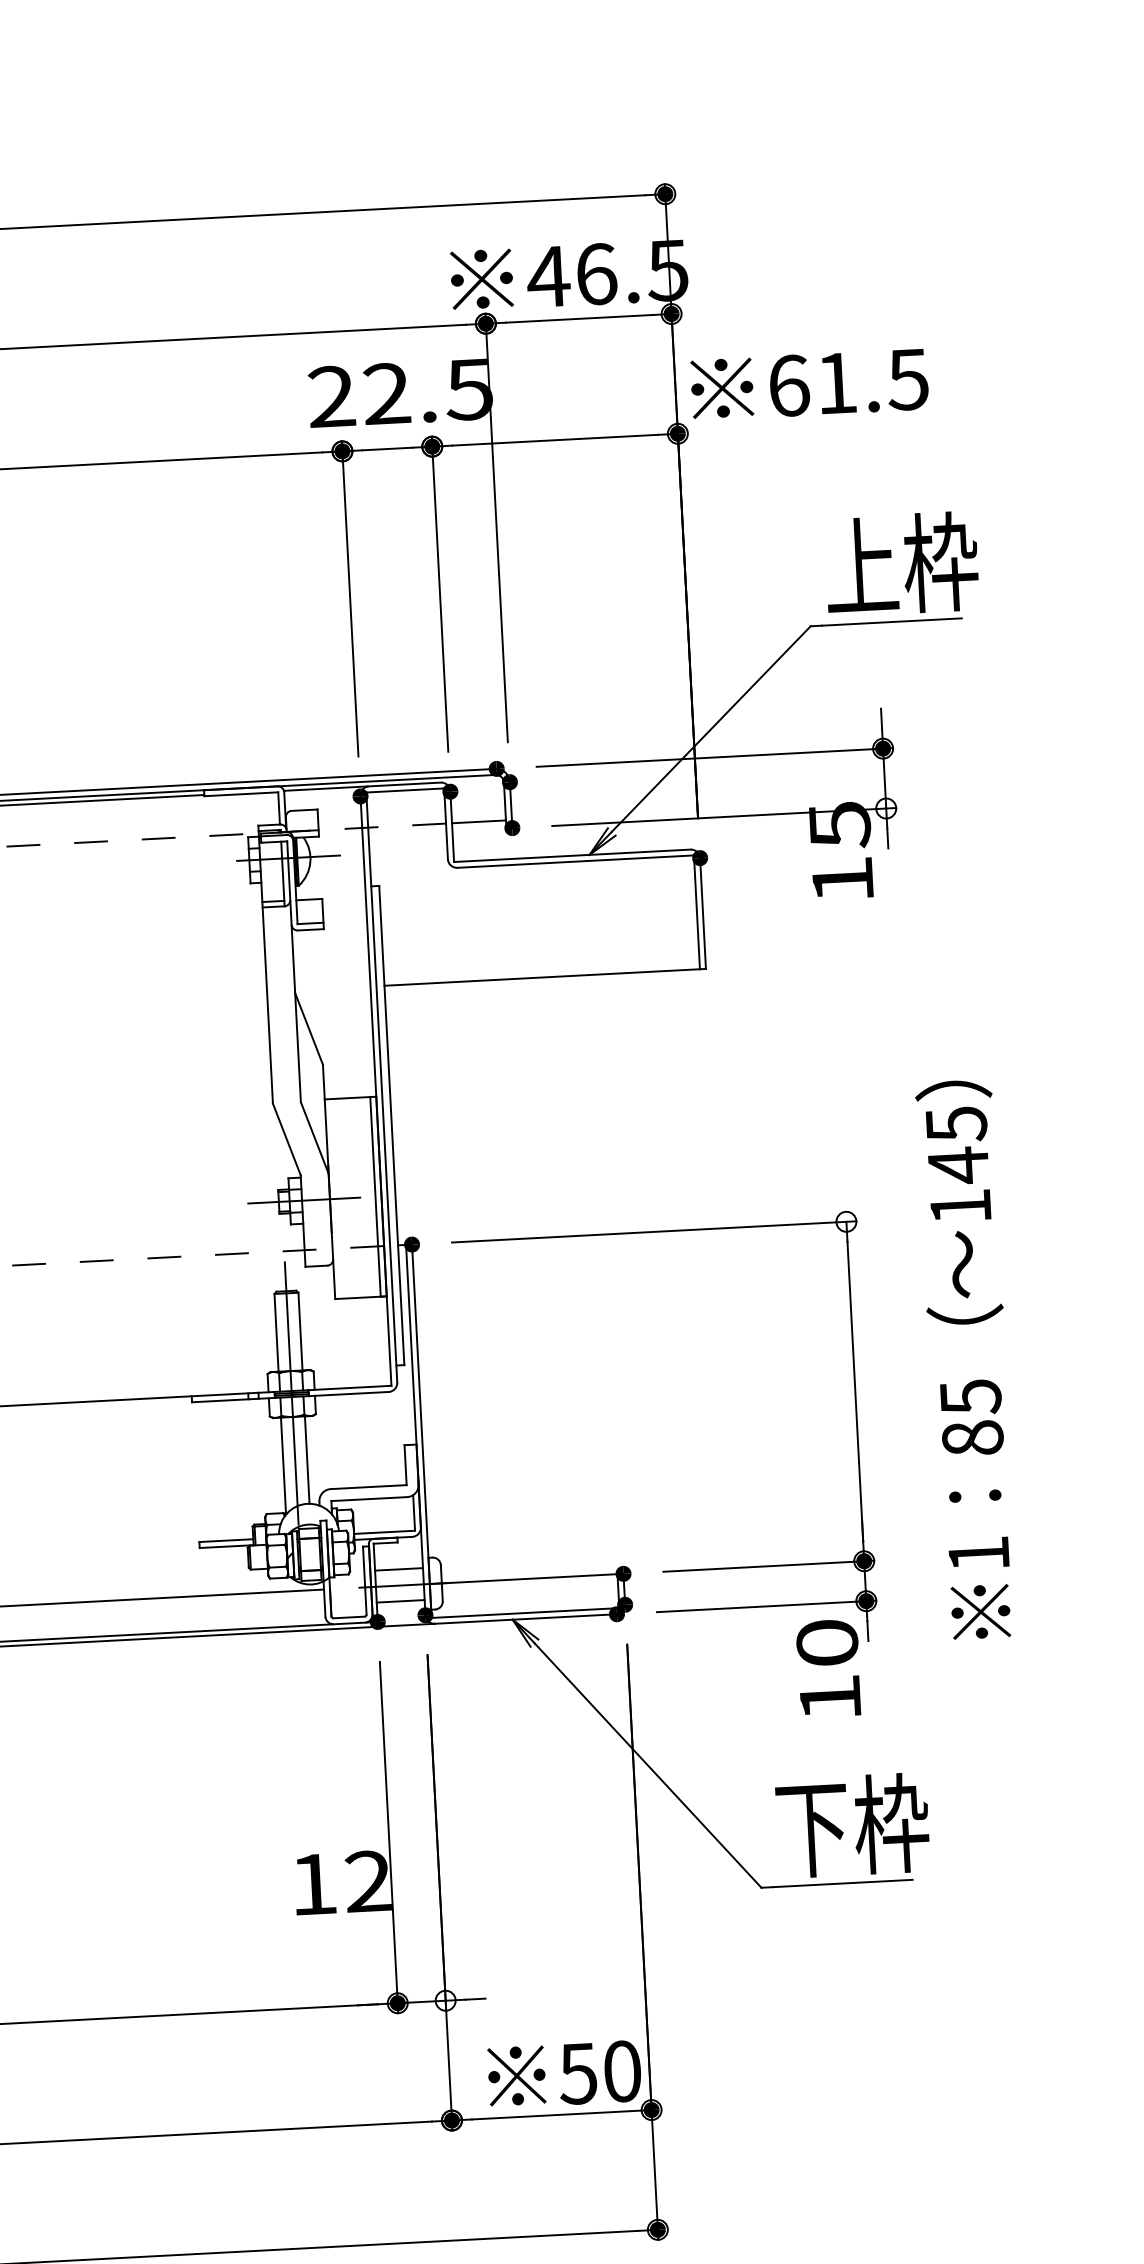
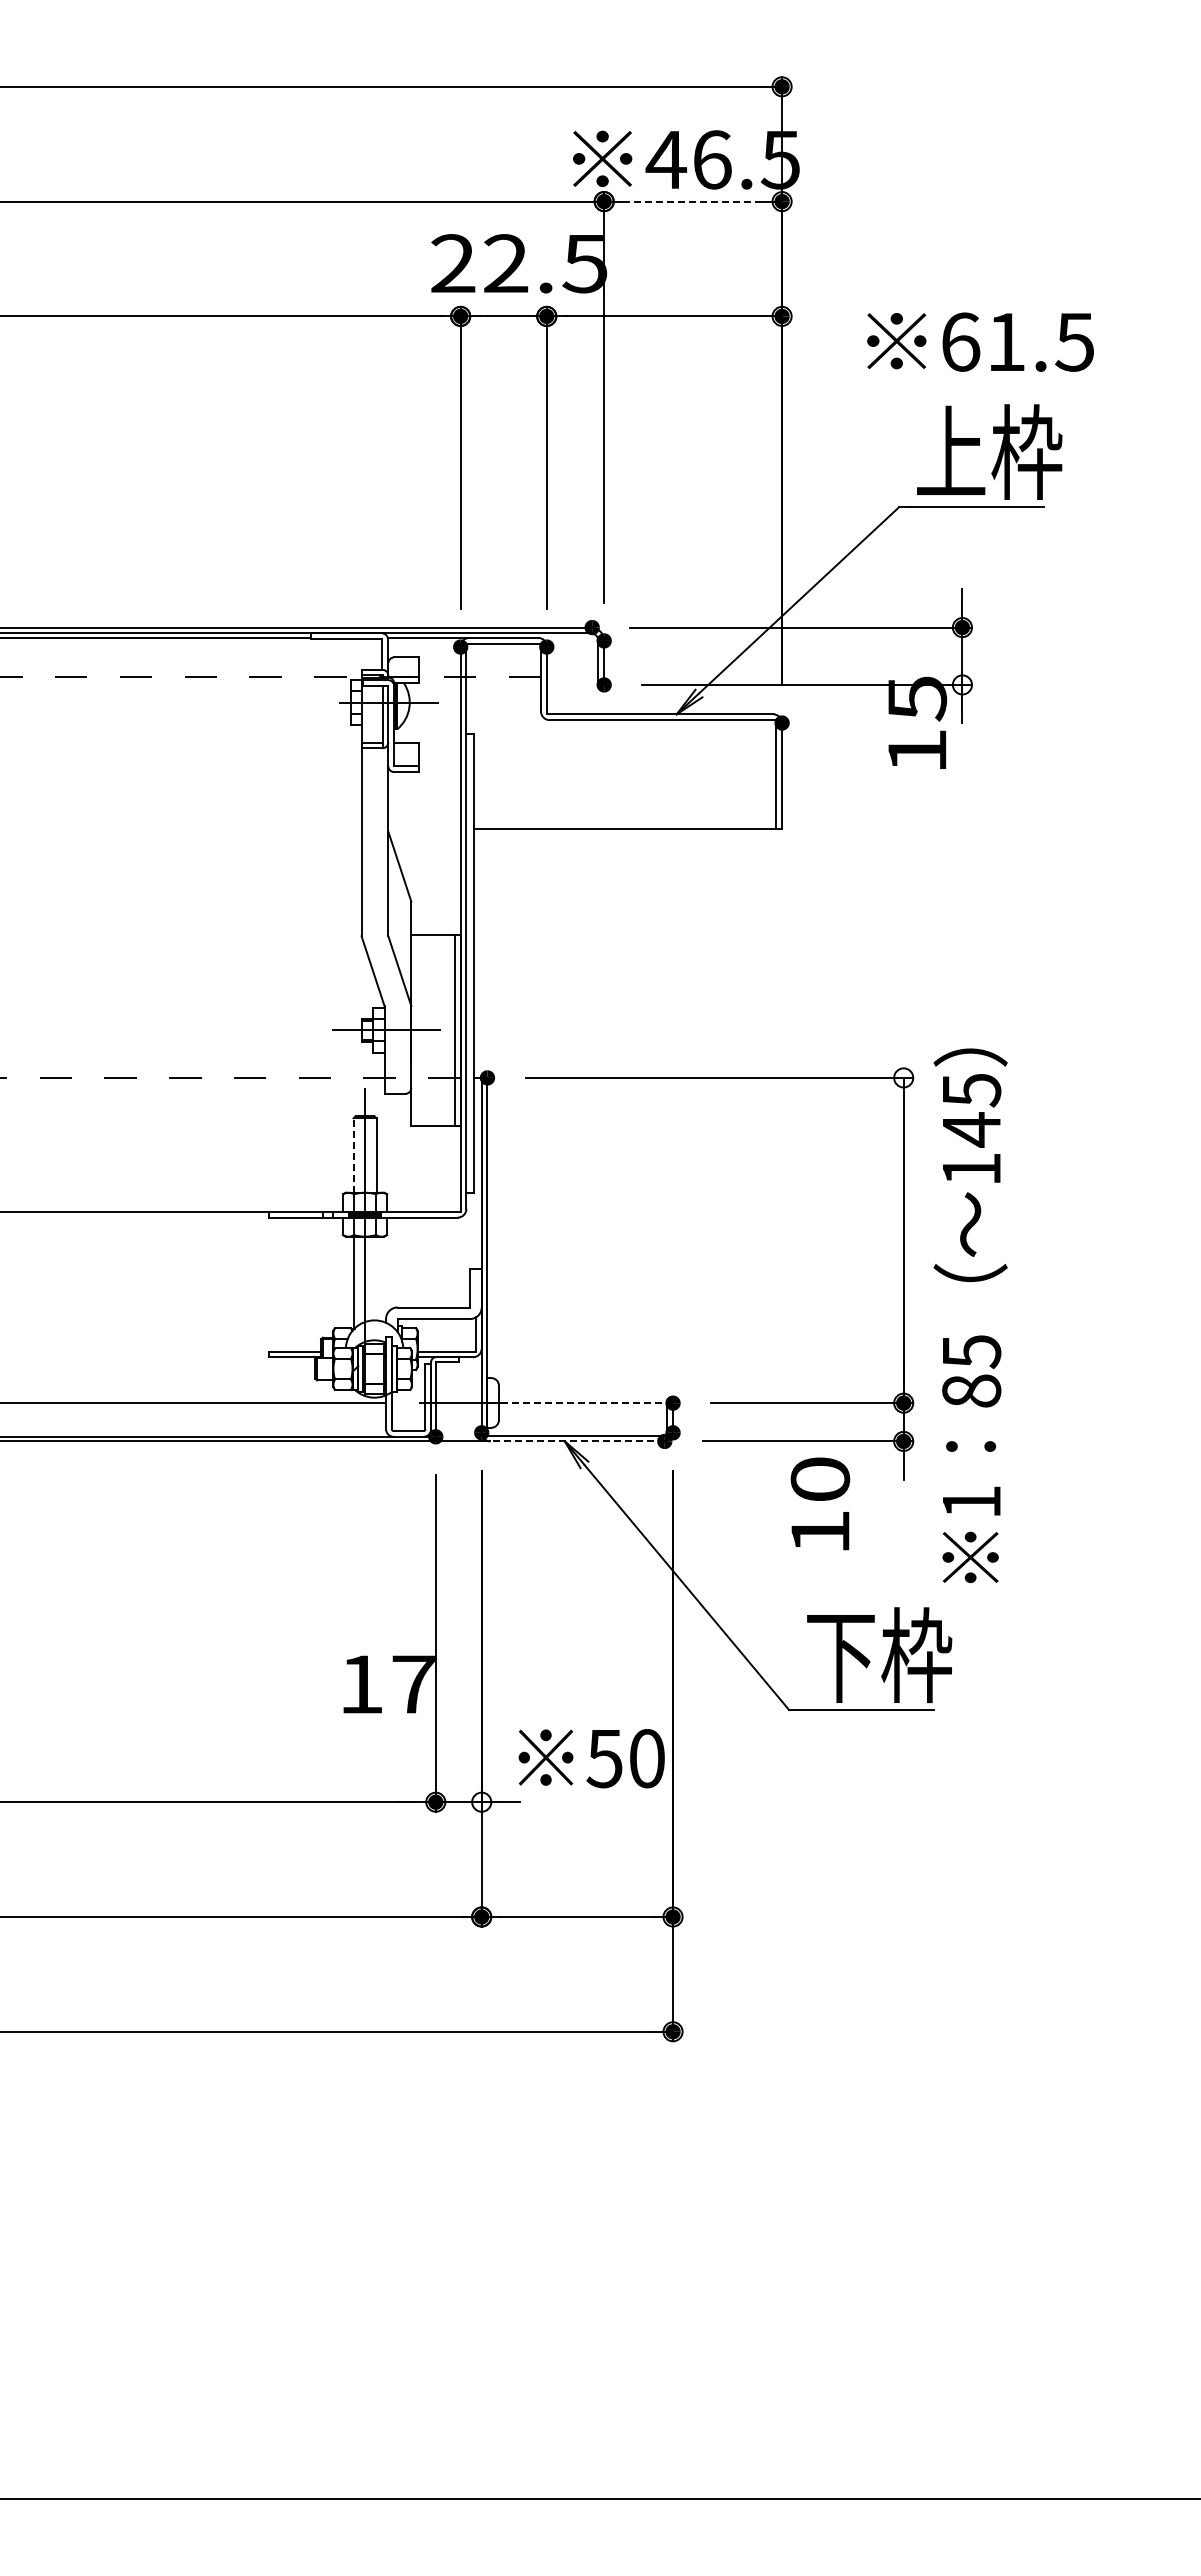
line: (579, 318) -> (693, 201), solid -> dashed
text: (809, 384) -> (980, 341), moved
line: (478, 822) -> (572, 677), removed
line: (276, 1331) -> (353, 1154), solid -> dashed
text: (967, 1359) -> (970, 1315), moved
line: (307, 1459) -> (376, 1278), removed
line: (398, 1569) -> (458, 1387), removed
line: (526, 1579) -> (580, 1403), solid -> dashed
line: (400, 1601) -> (458, 1418), removed
line: (525, 1619) -> (577, 1441), solid -> dashed
text: (828, 1668) -> (820, 1503), moved
text: (367, 1880) -> (413, 1683), 12 -> 17
text: (564, 2074) -> (591, 1758), moved

